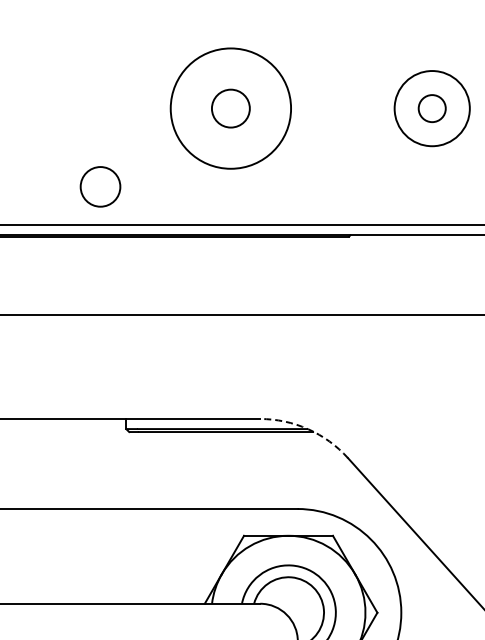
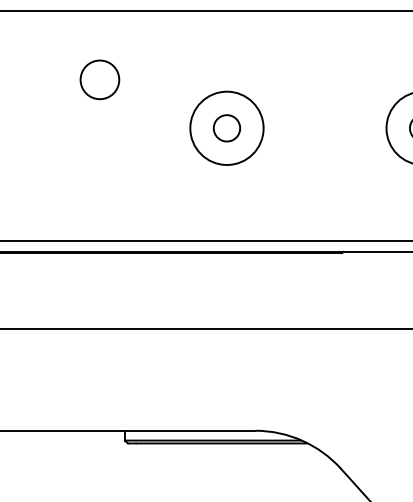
circle: (230, 108) -> (226, 128), size x0.62
circle: (230, 108) -> (226, 128), size x0.71
circle: (100, 186) -> (99, 79), moved
arc: (308, 429) -> (302, 441), dashed -> solid

